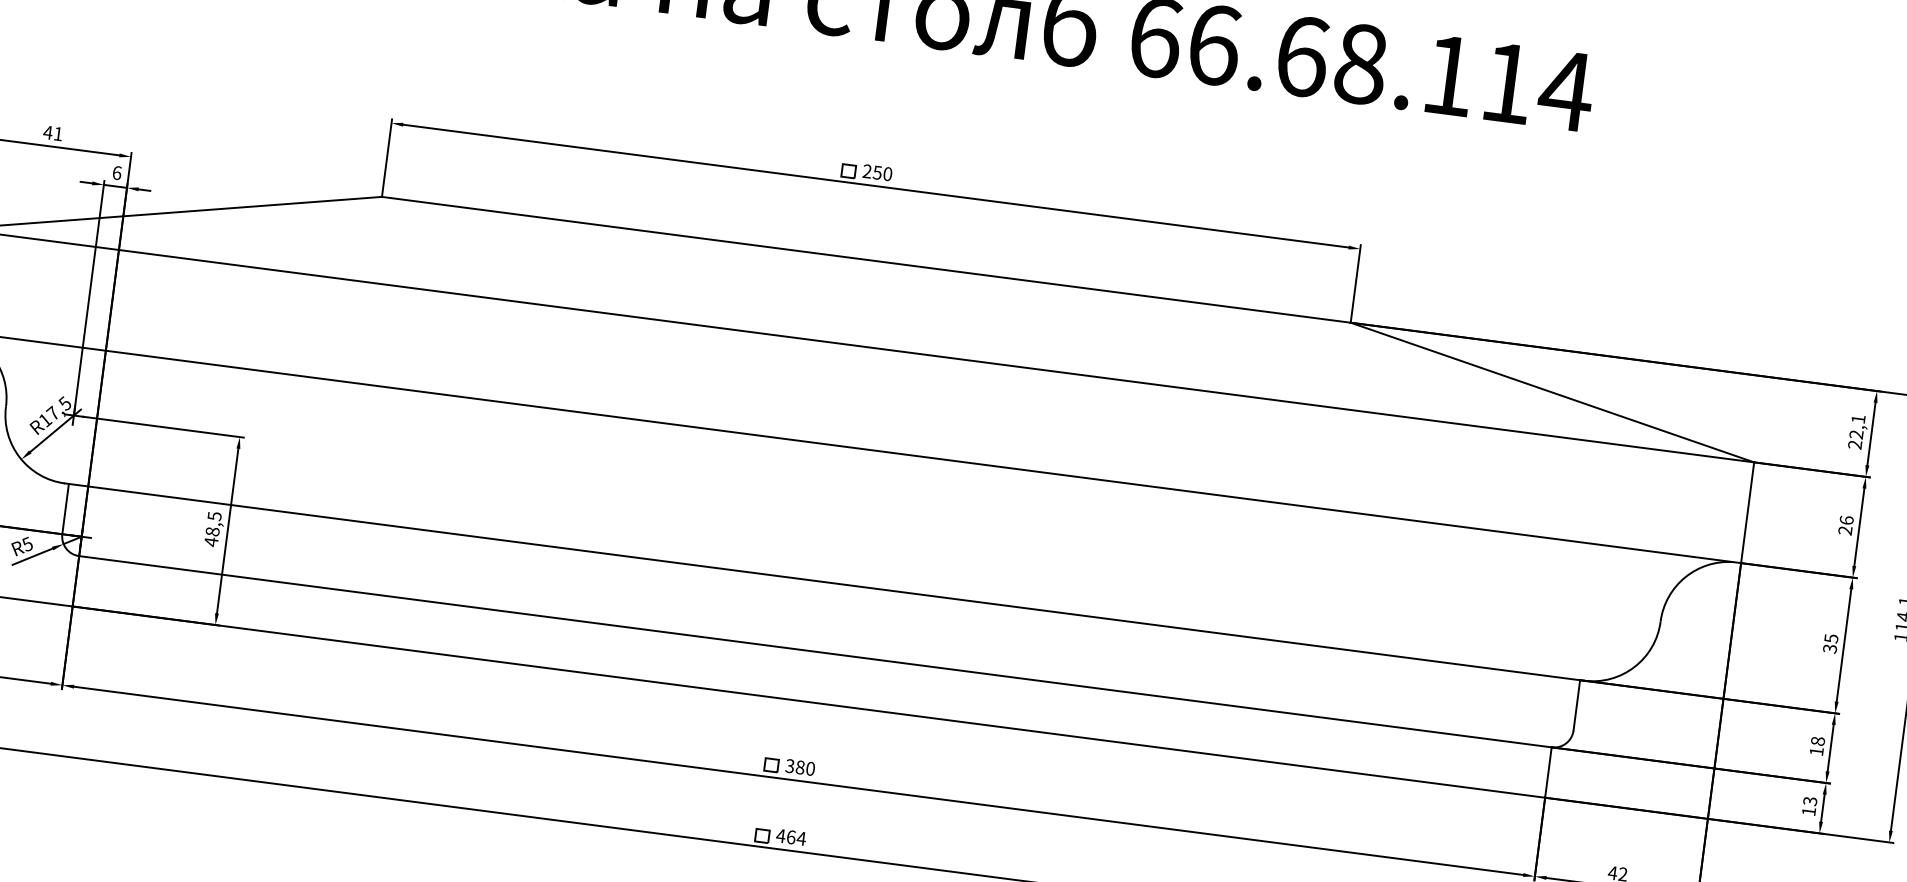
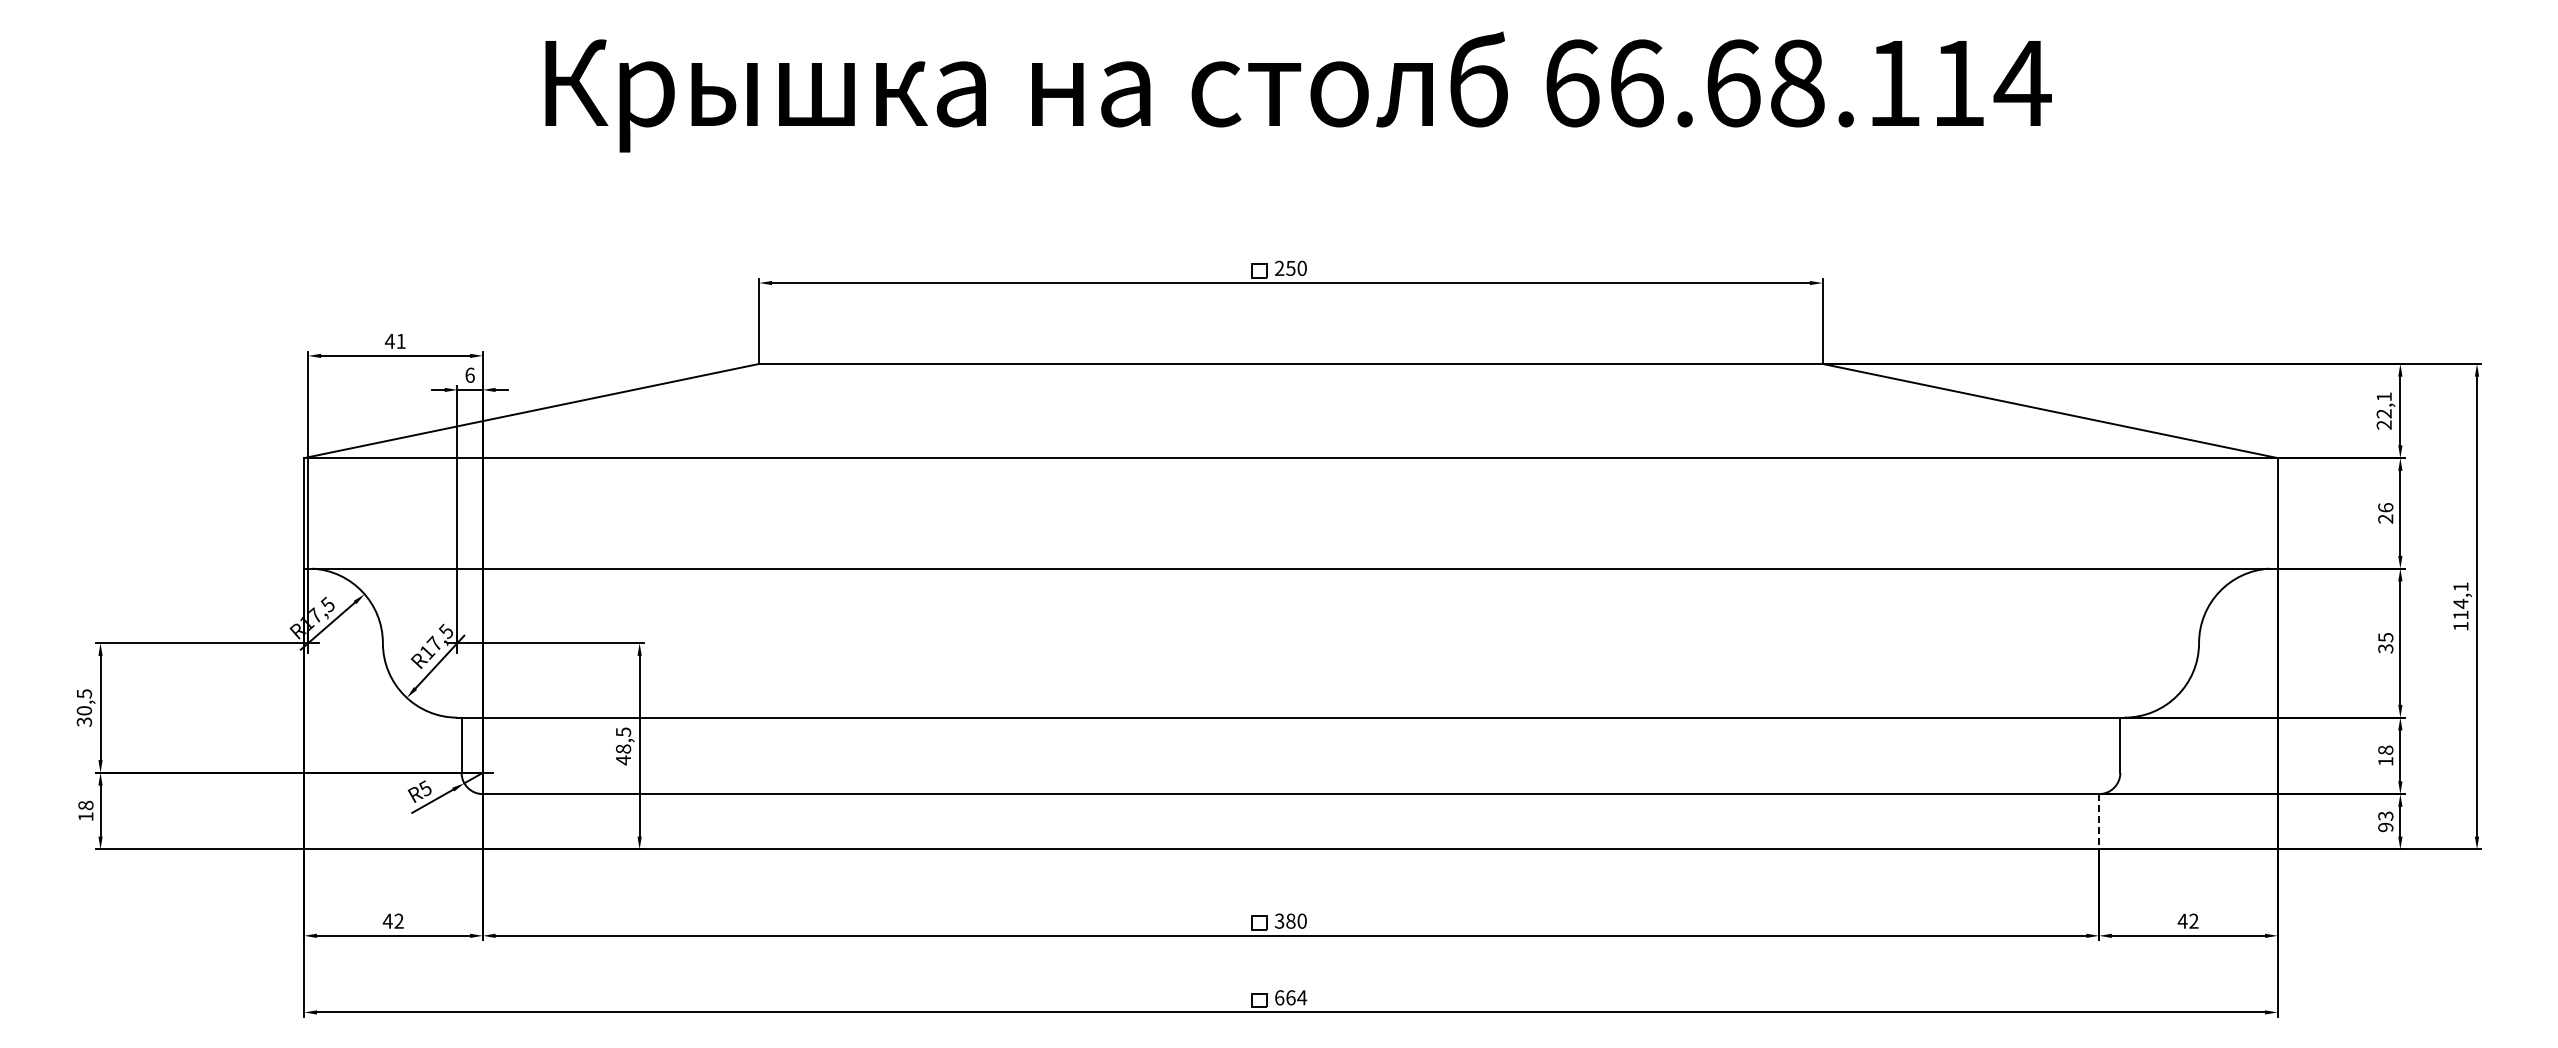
line: (1548, 772) -> (2099, 821), solid -> dashed
text: (1808, 811) -> (2385, 827), 13 -> 93
text: (780, 835) -> (1279, 997), 464 -> 664

